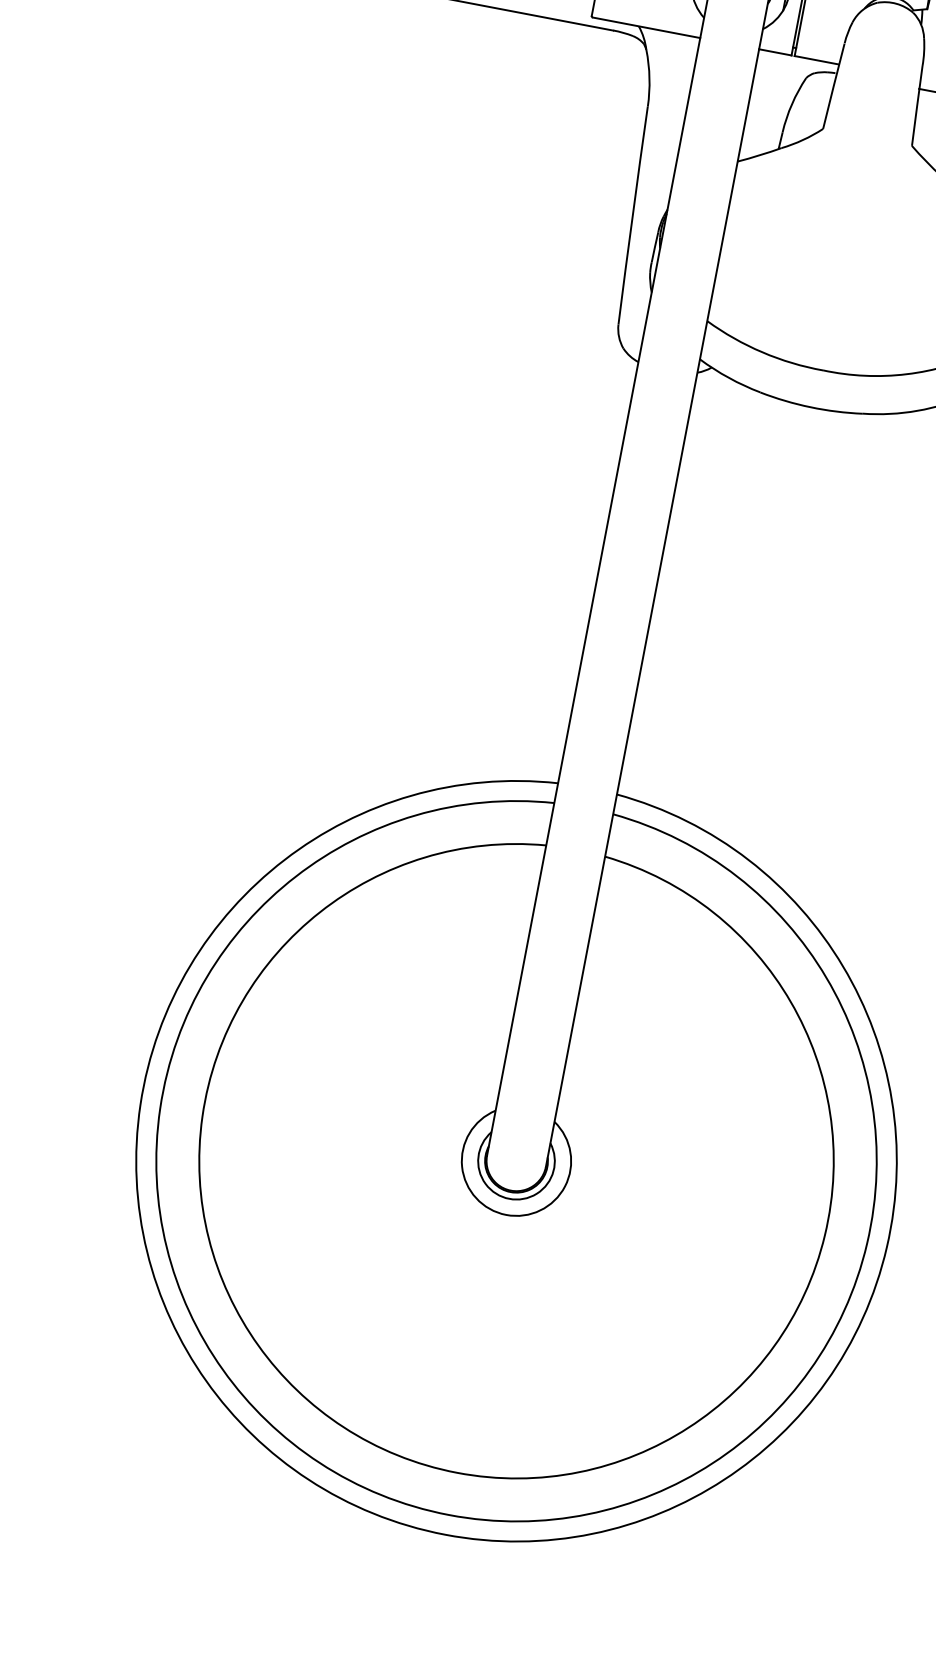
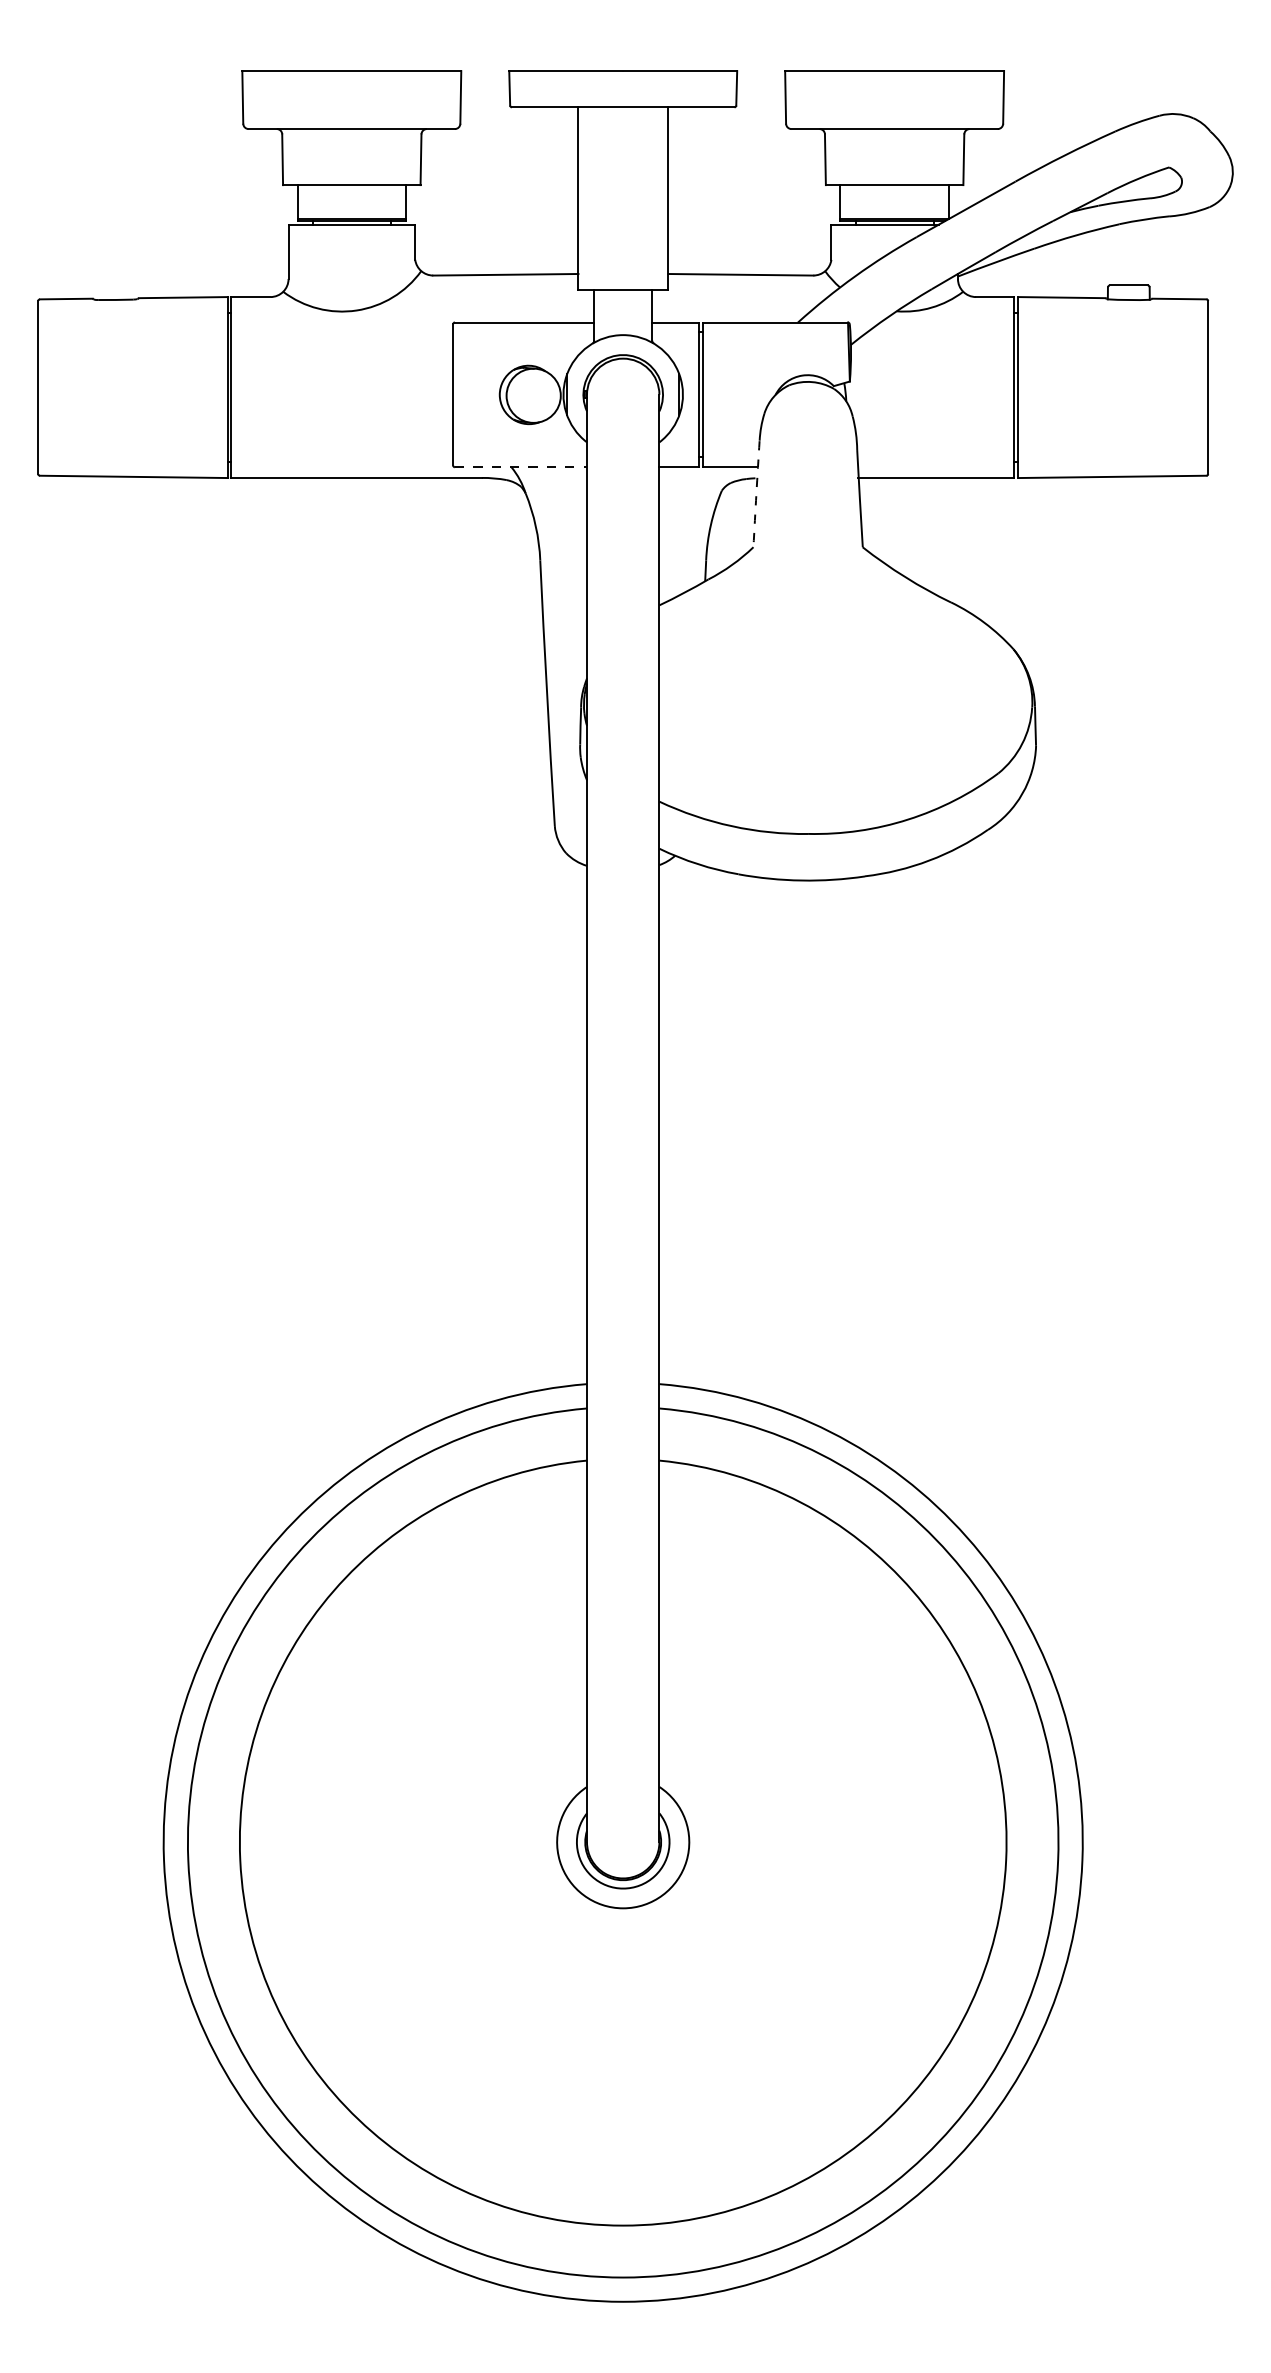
line: (646, 28) -> (521, 467), solid -> dashed
arc: (833, 86) -> (756, 494), solid -> dashed

